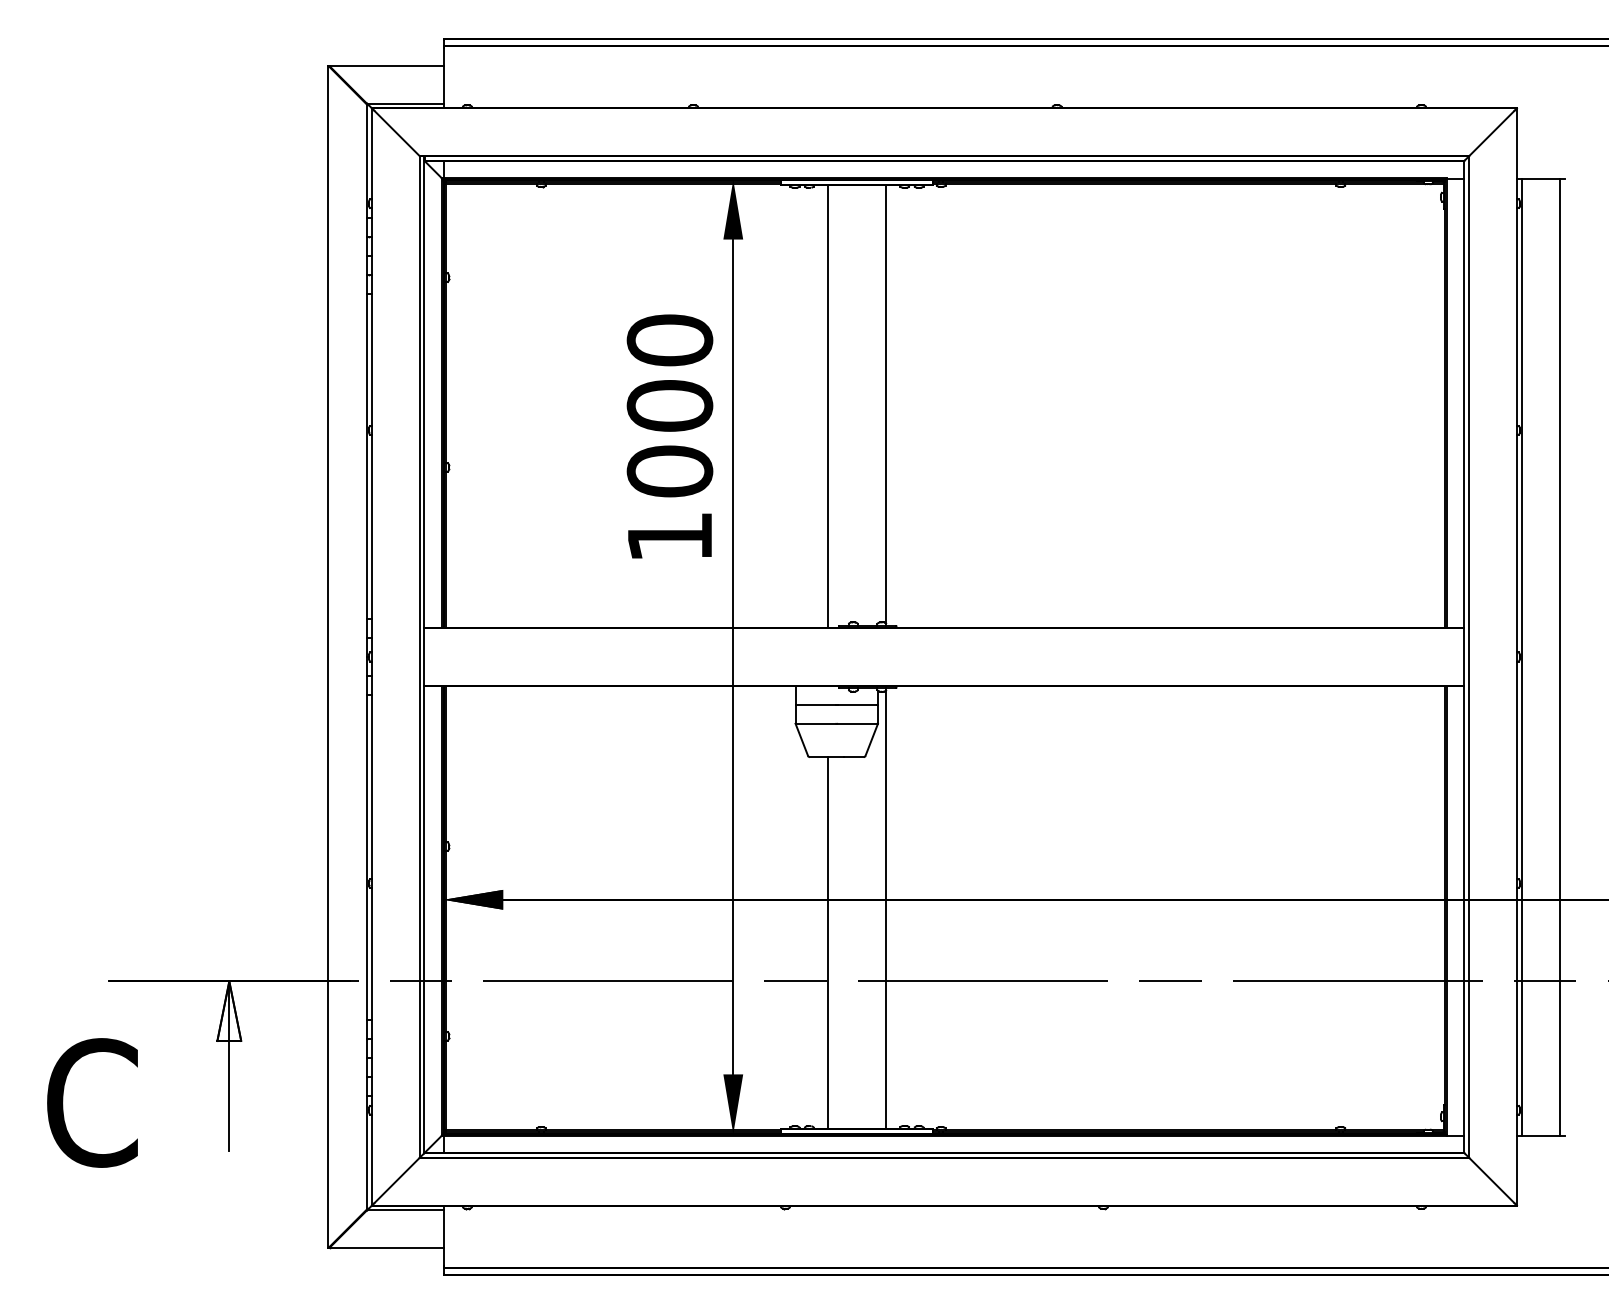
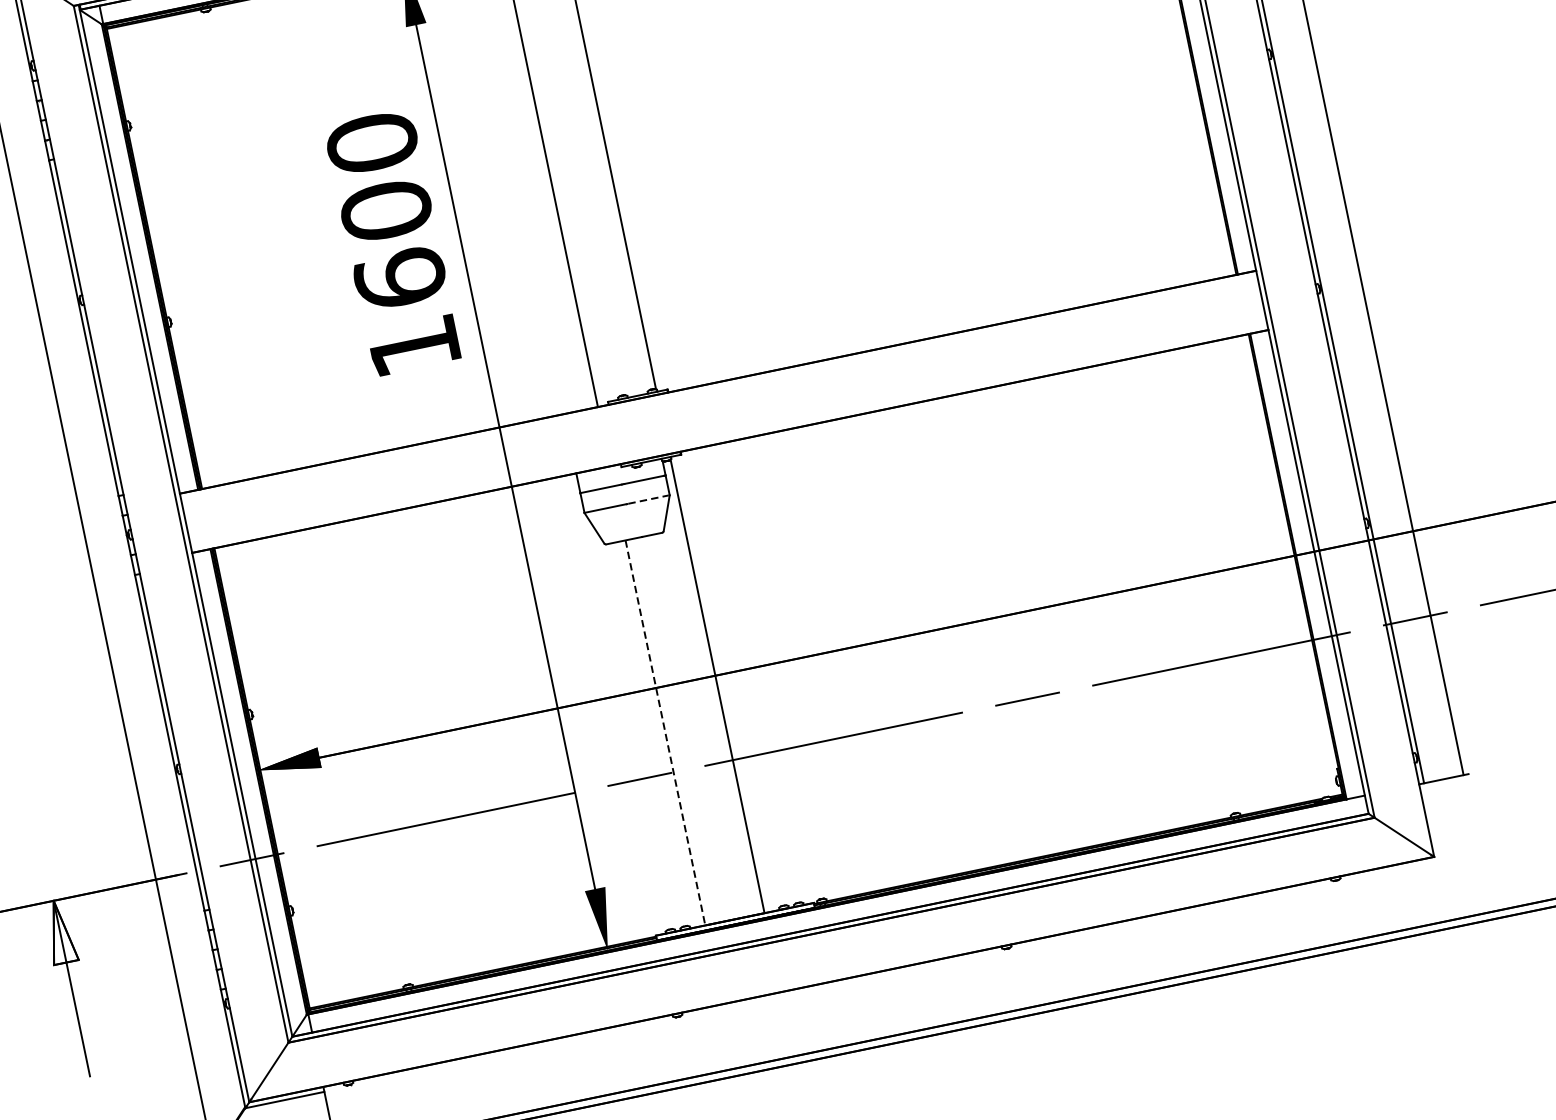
text: (669, 471) -> (399, 278), 1000 -> 1600
line: (857, 723) -> (648, 499), solid -> dashed
line: (828, 943) -> (665, 733), solid -> dashed

